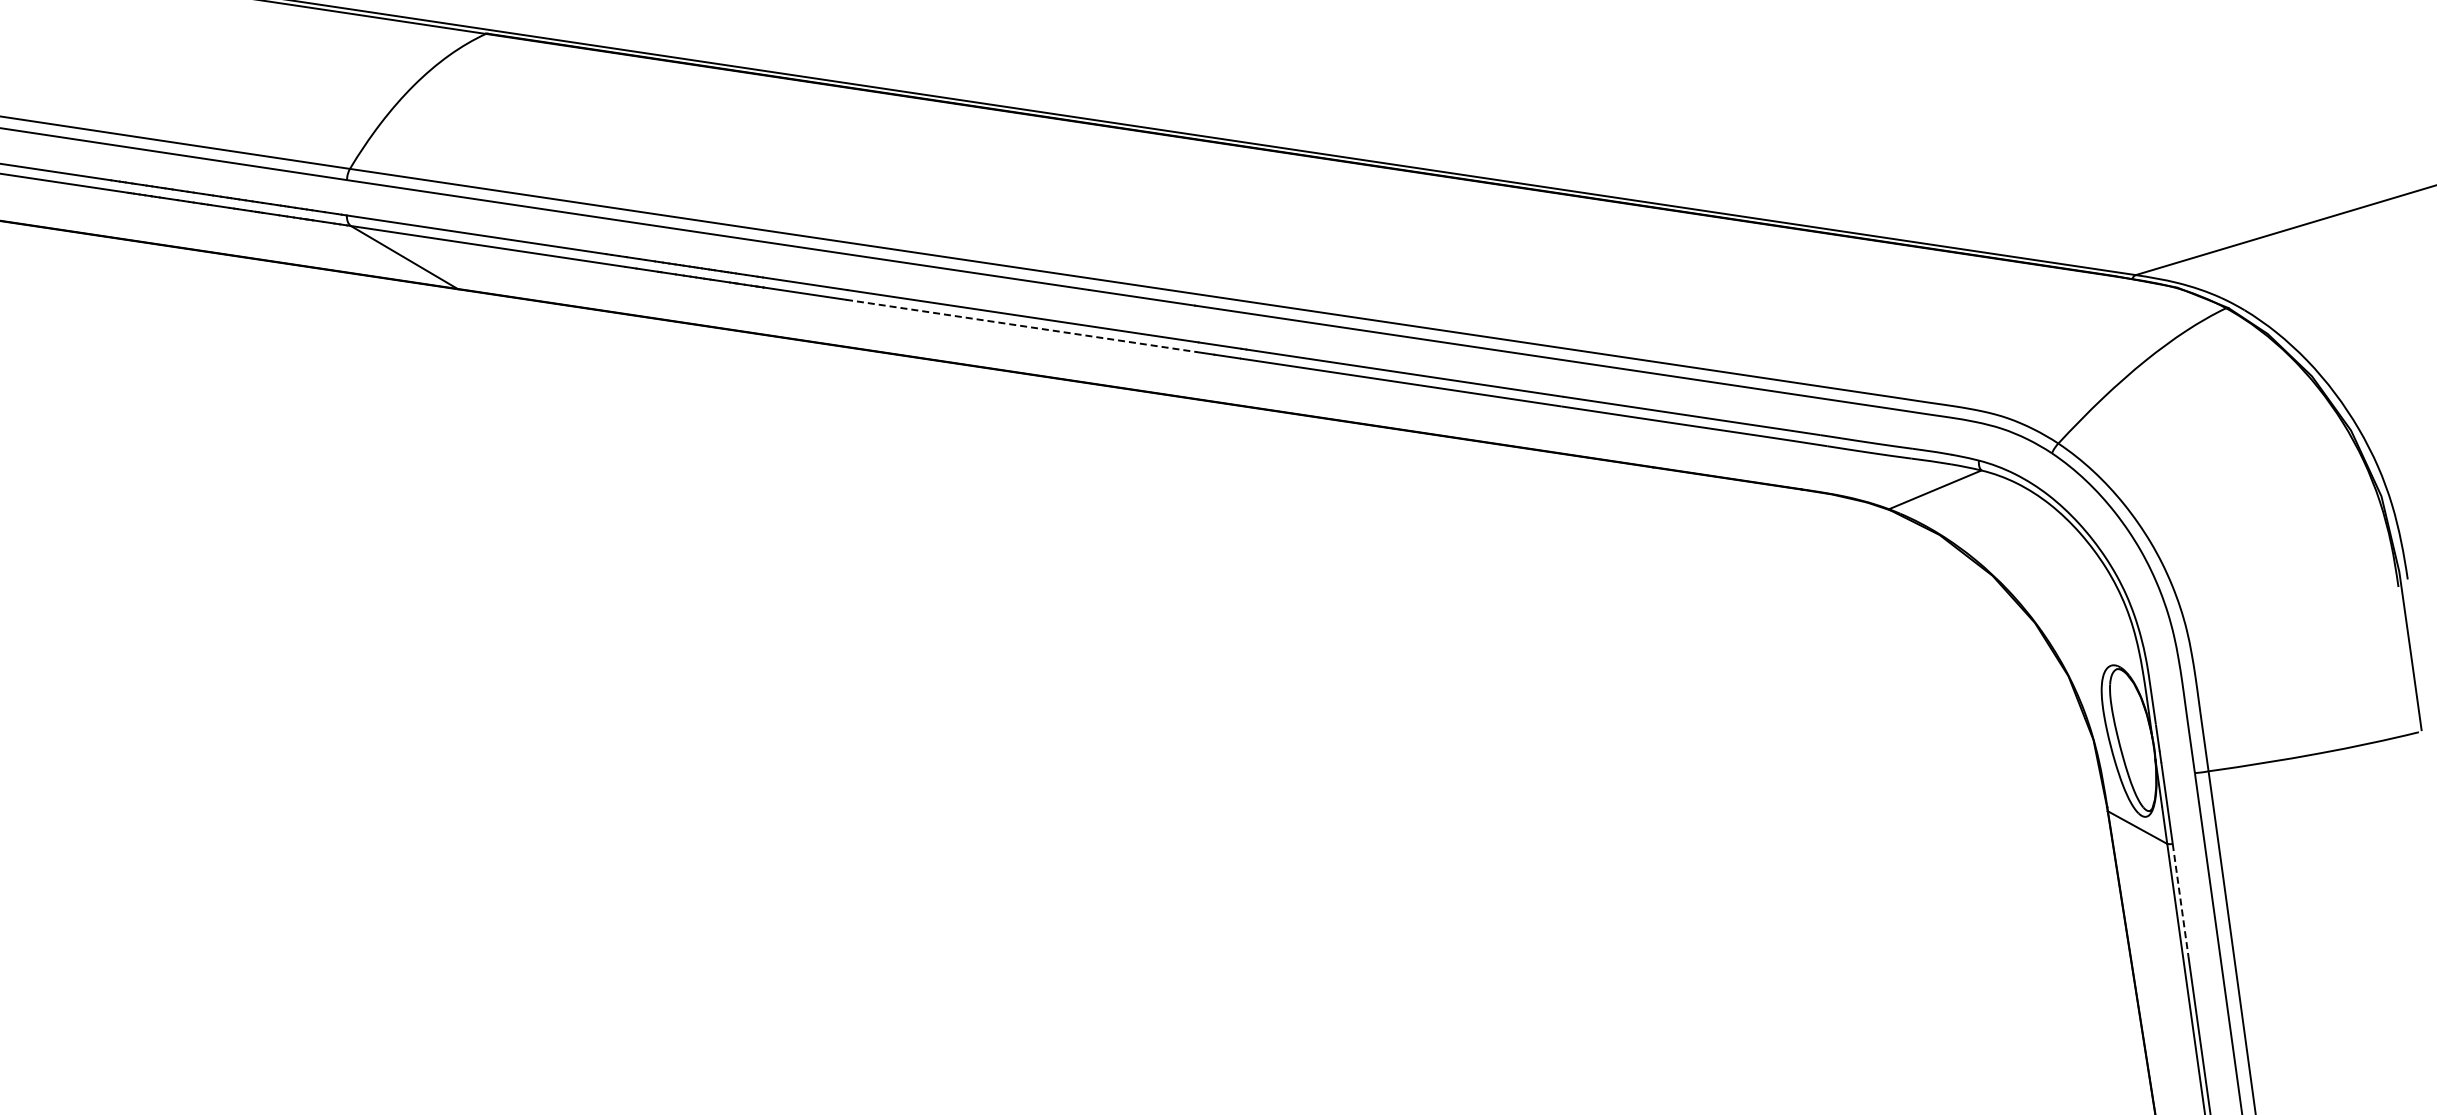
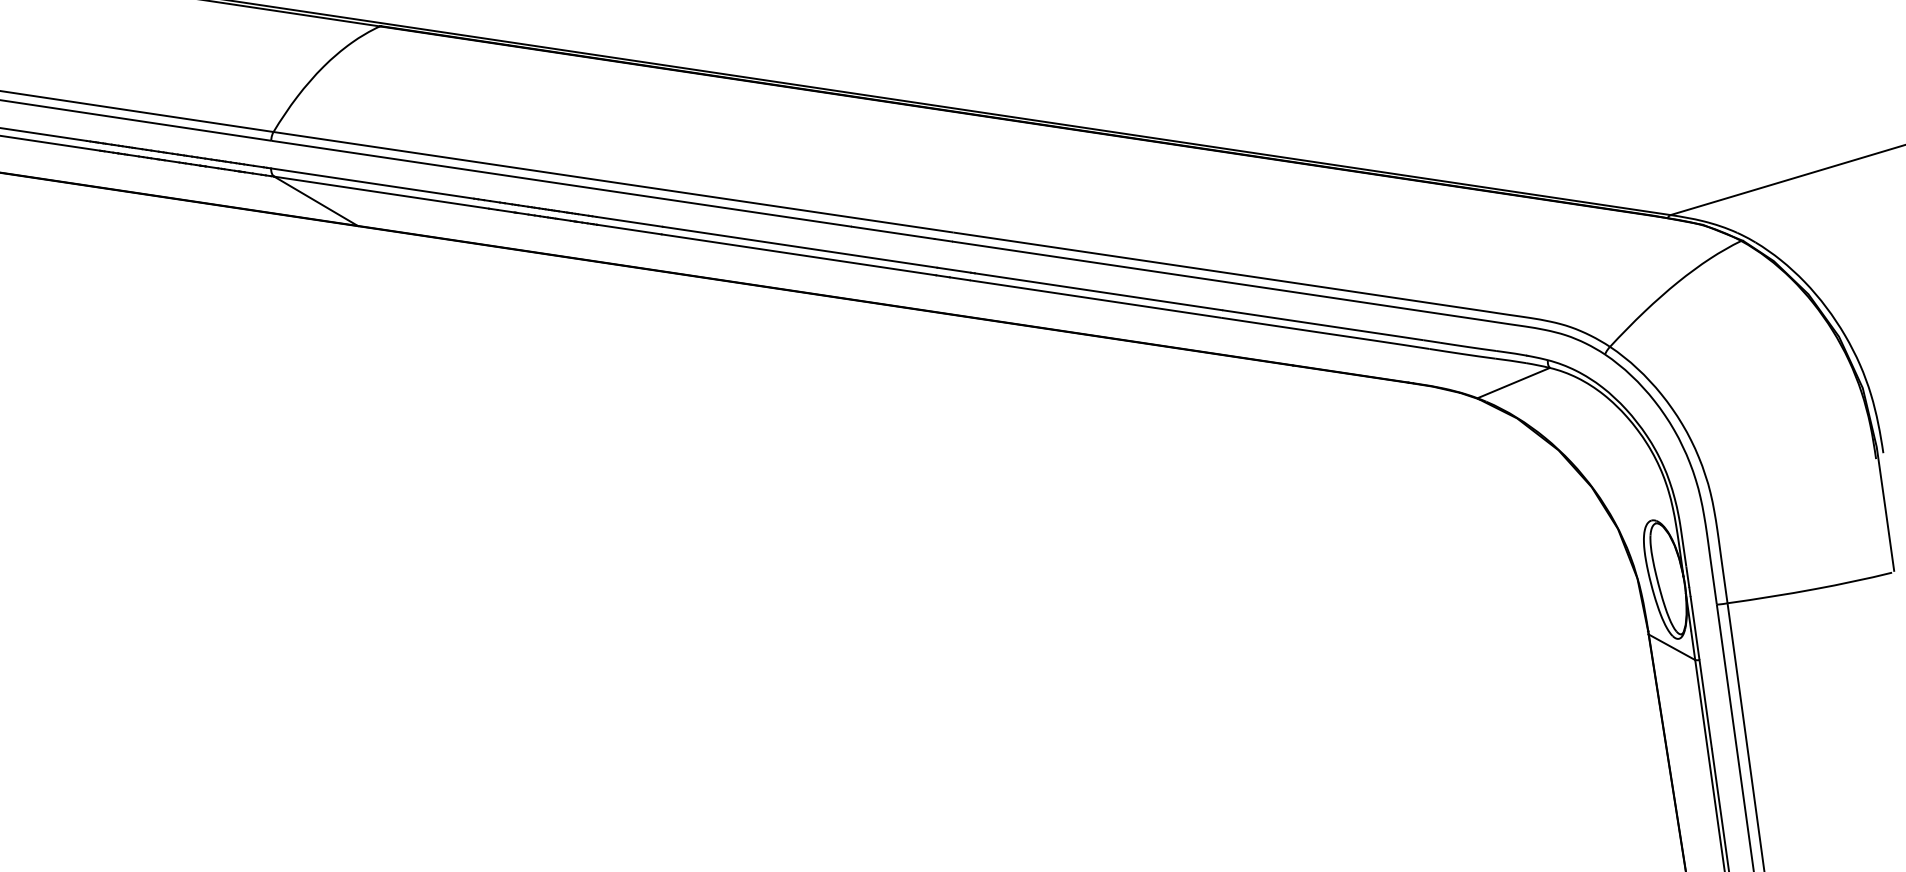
line: (1022, 326) -> (799, 255), dashed -> solid
line: (2180, 900) -> (1705, 704), dashed -> solid

